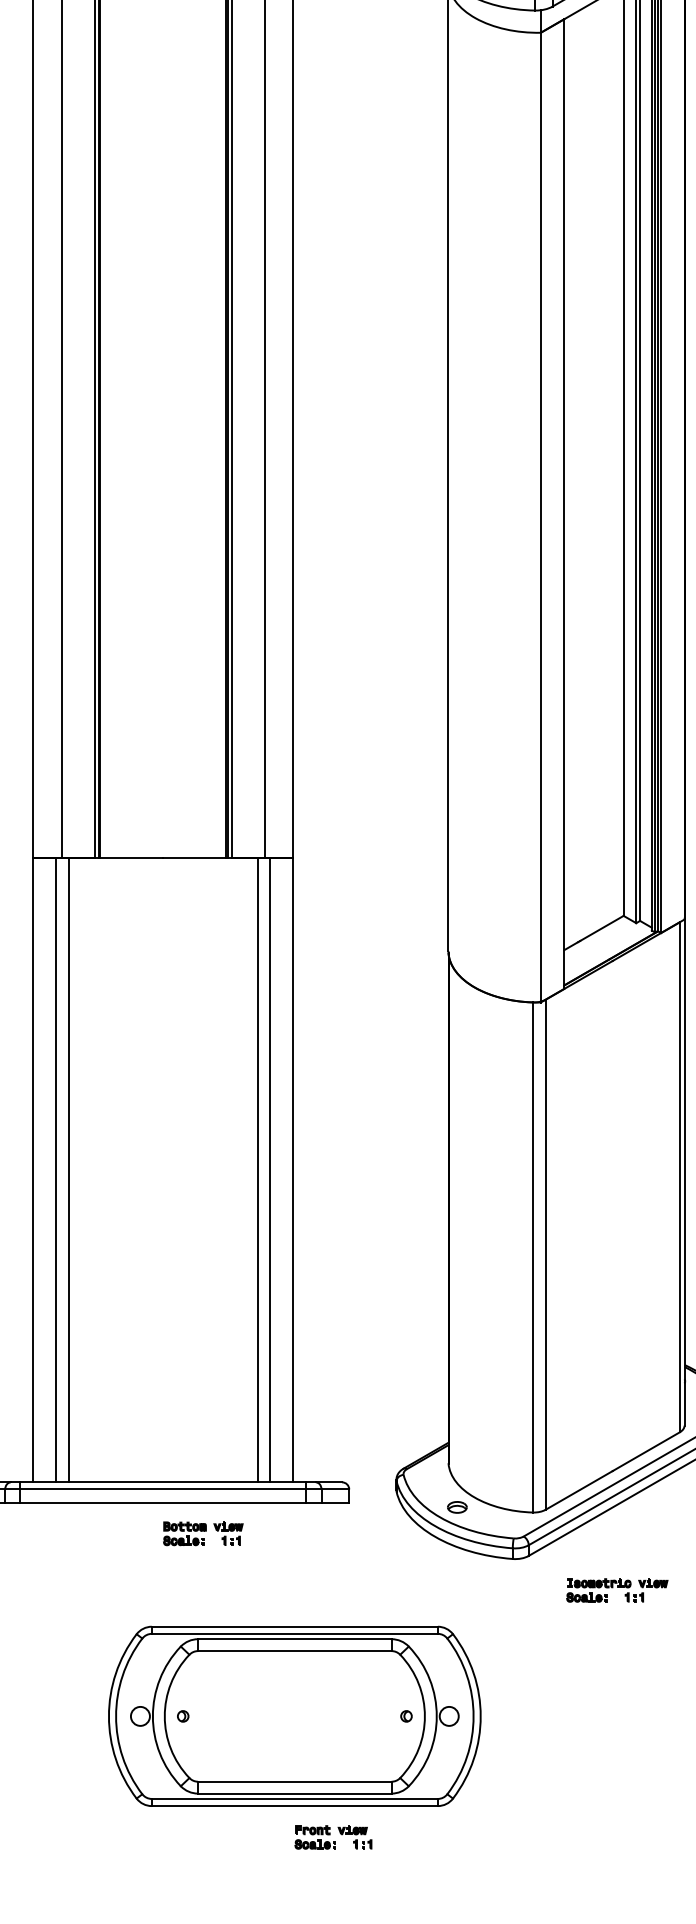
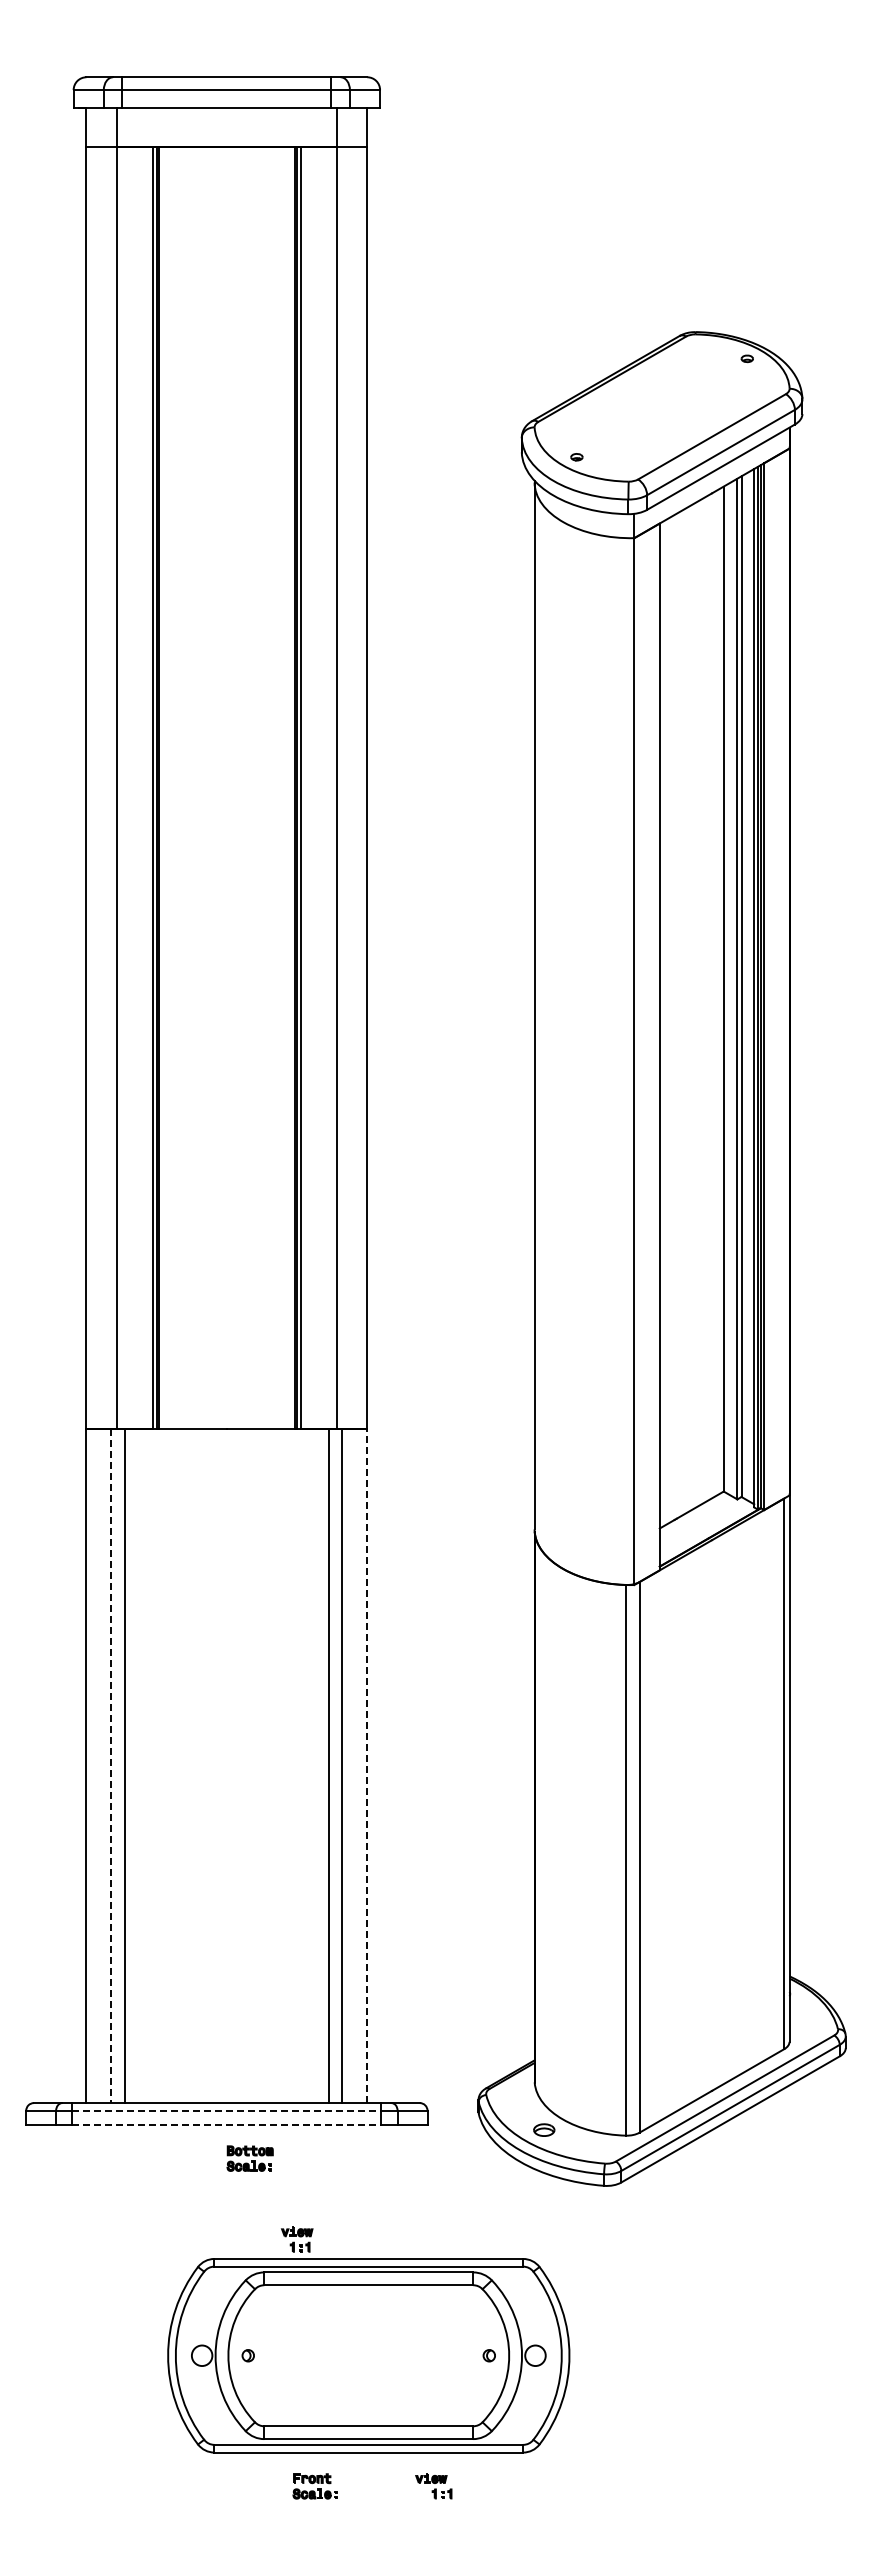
line: (293, 1169) -> (367, 1765), solid -> dashed
line: (56, 1170) -> (111, 1766), solid -> dashed
line: (163, 1489) -> (227, 2110), solid -> dashed
line: (163, 1502) -> (227, 2124), solid -> dashed
part: (228, 1533) -> (297, 2239), moved
part: (616, 1590) -> (716, 2219), removed
part: (314, 1837) -> (314, 2486), moved

